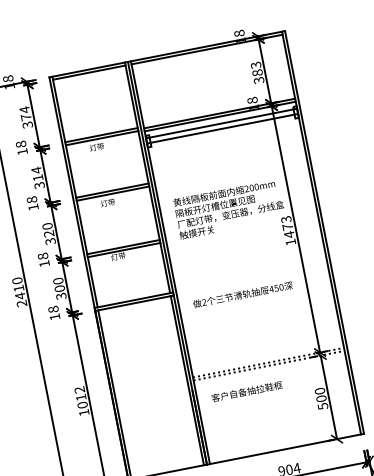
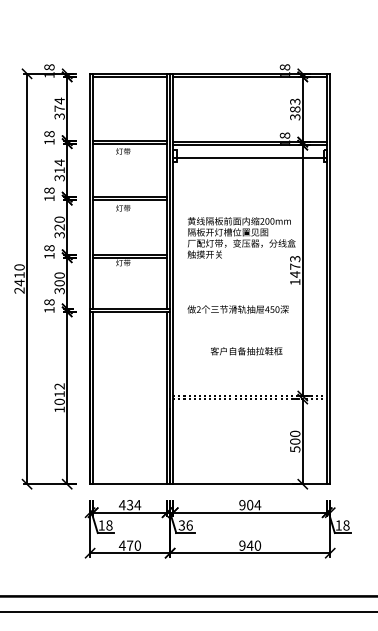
line: (221, 123) -> (250, 152), removed
text: (242, 294) -> (237, 309), moved
text: (247, 391) -> (246, 351), moved

